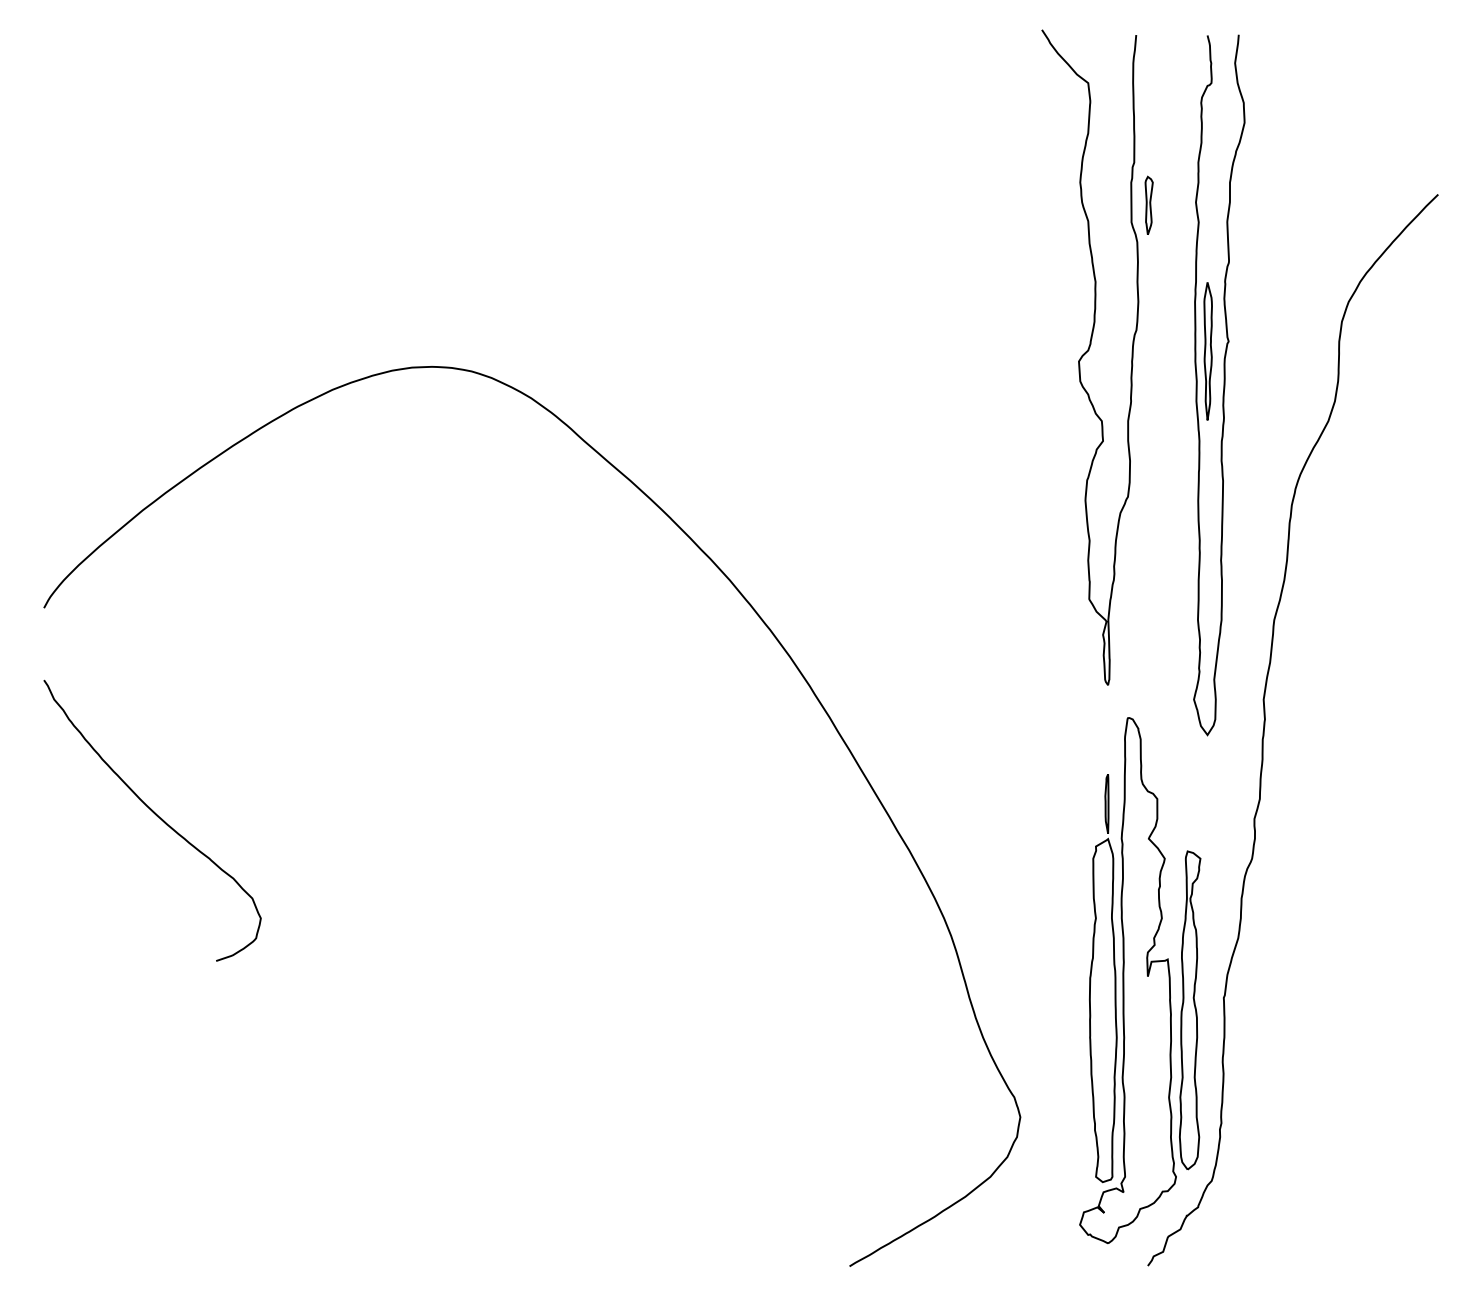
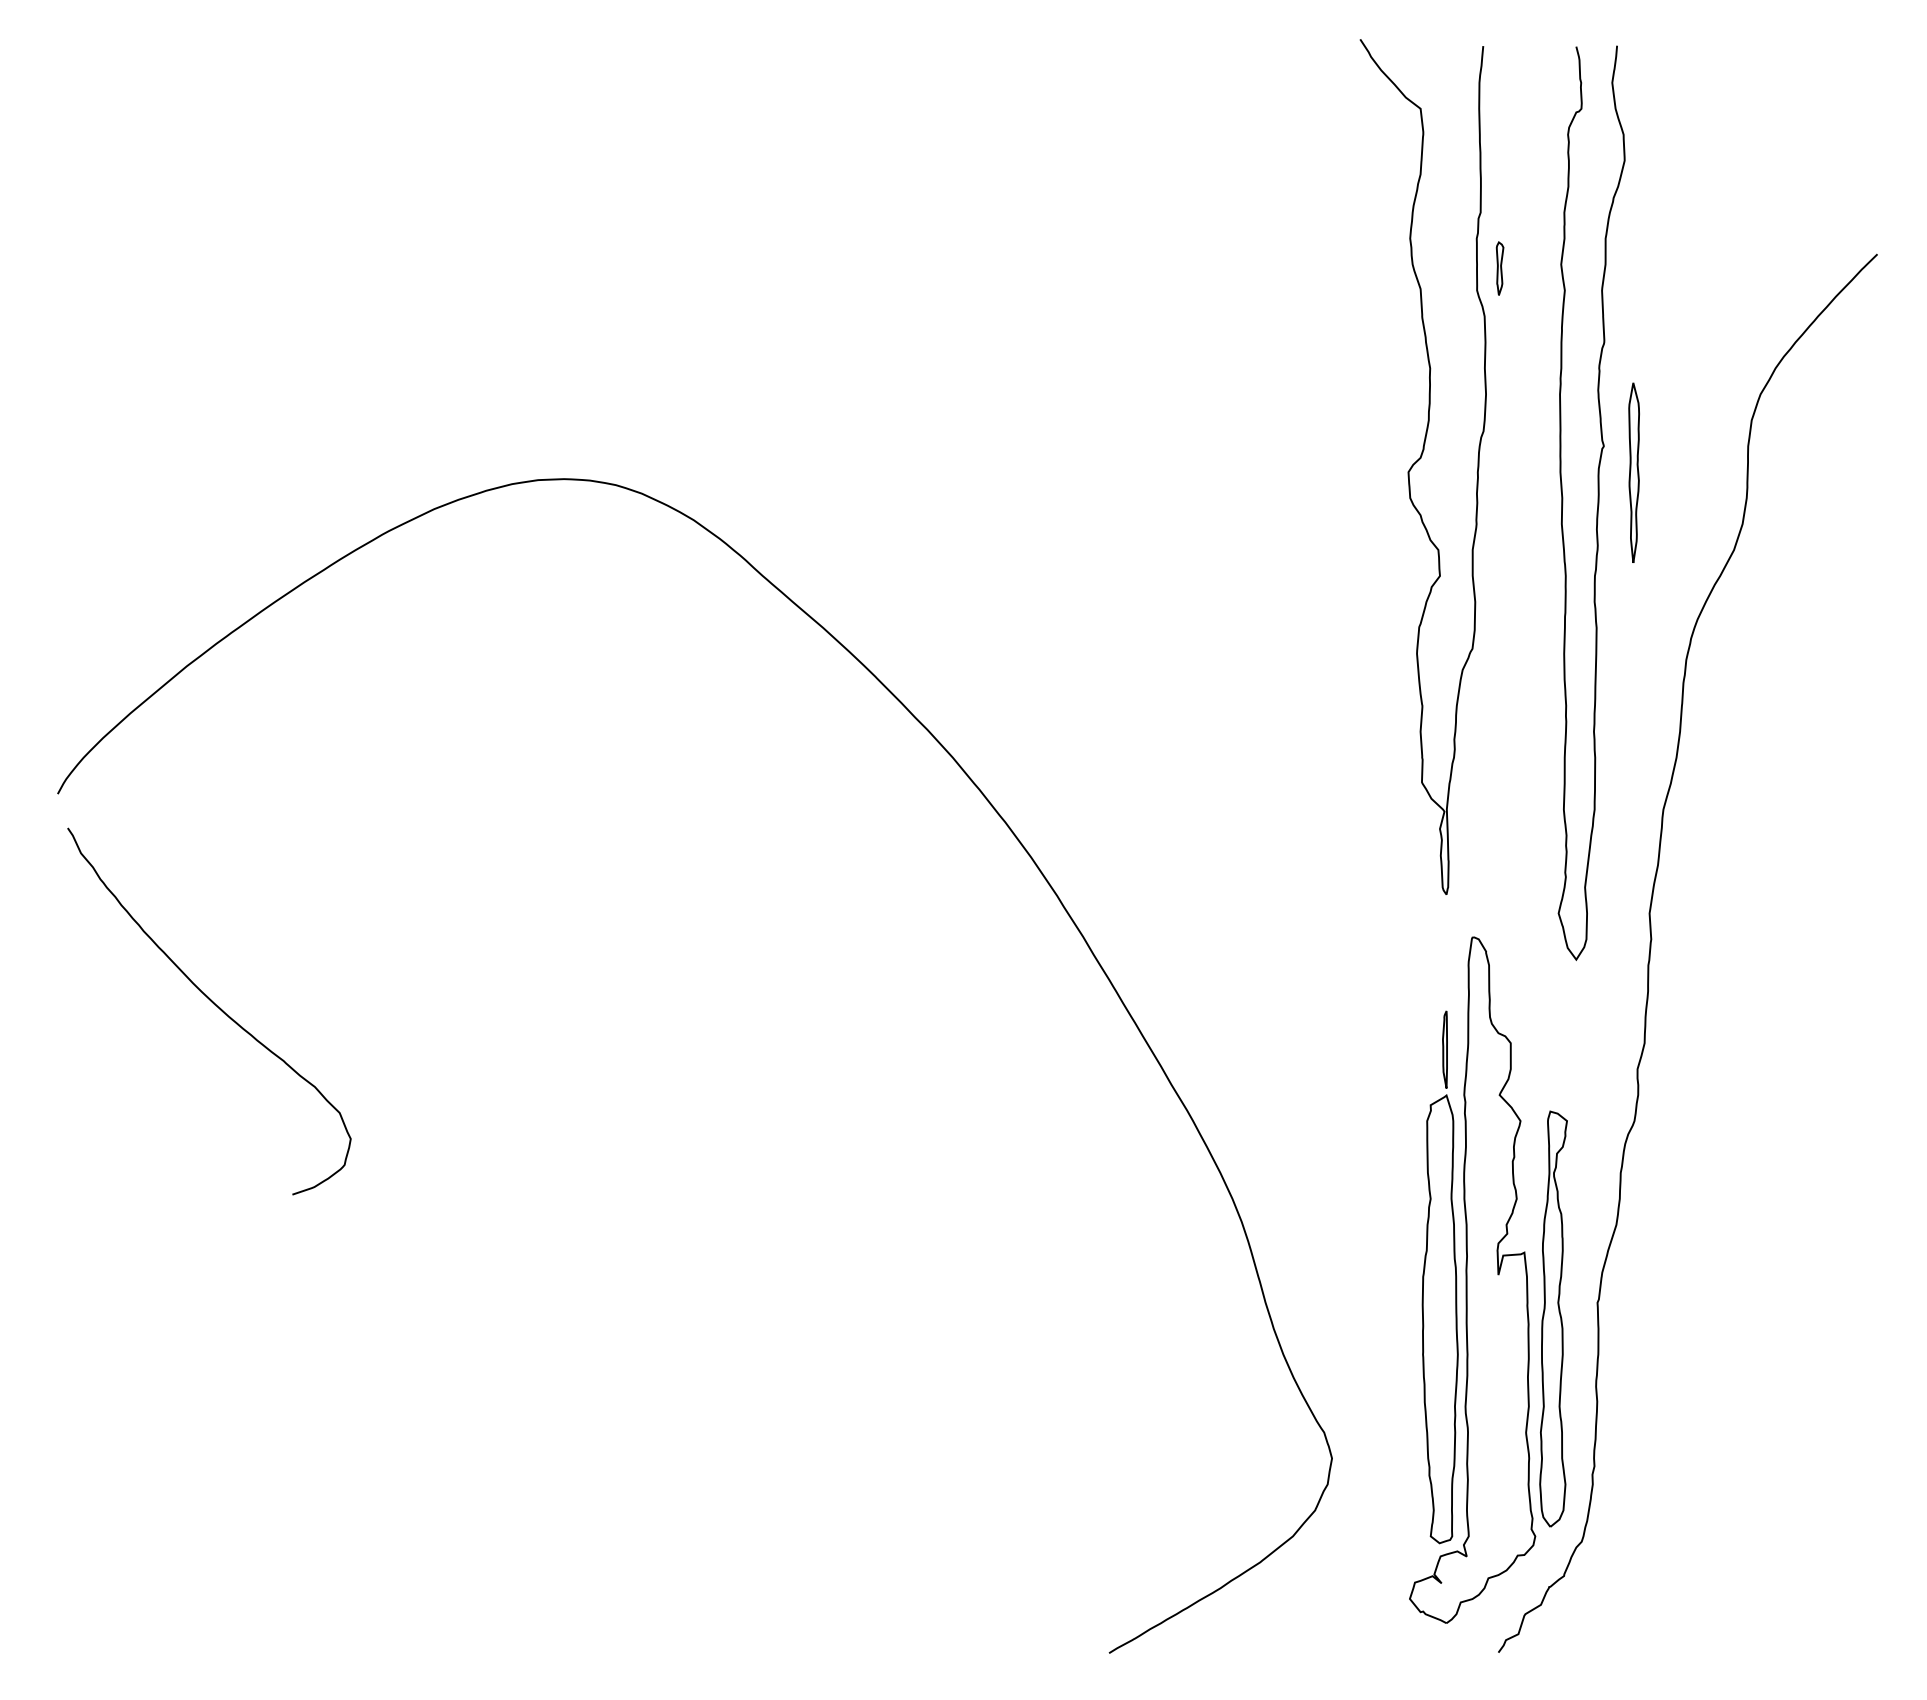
part: (1148, 205) -> (1499, 268), size x0.7
part: (1207, 351) -> (1633, 472), moved
curve: (156, 816) -> (214, 1005), moved

